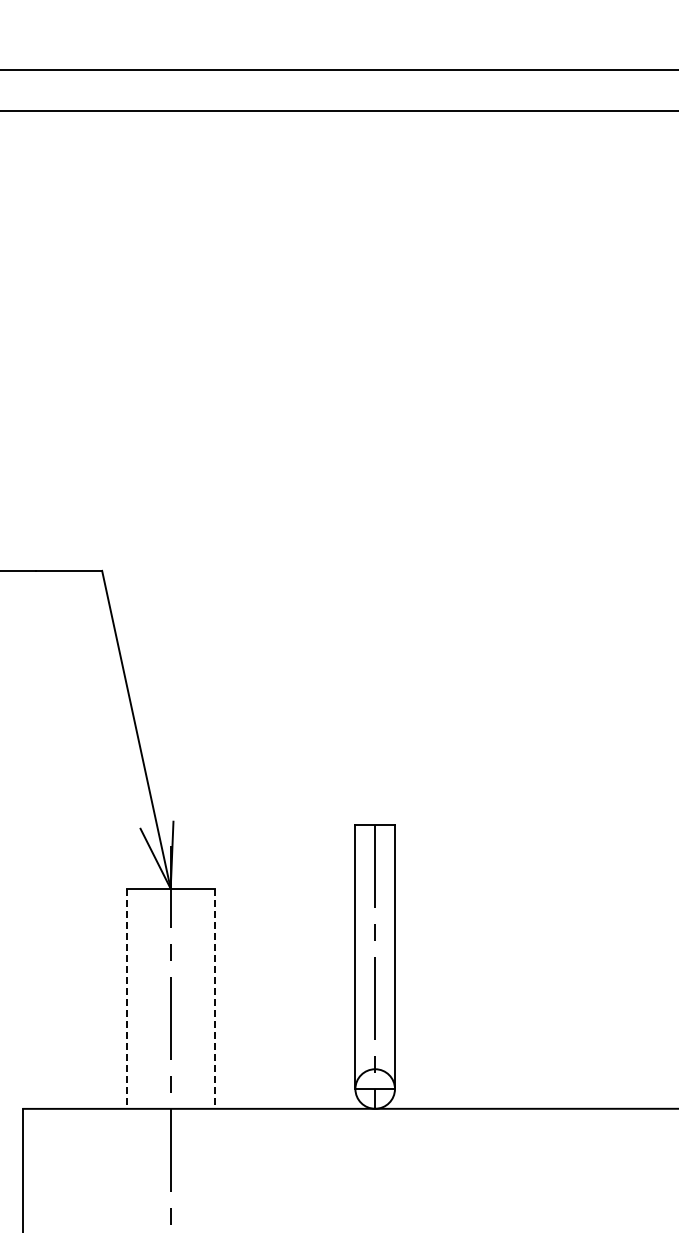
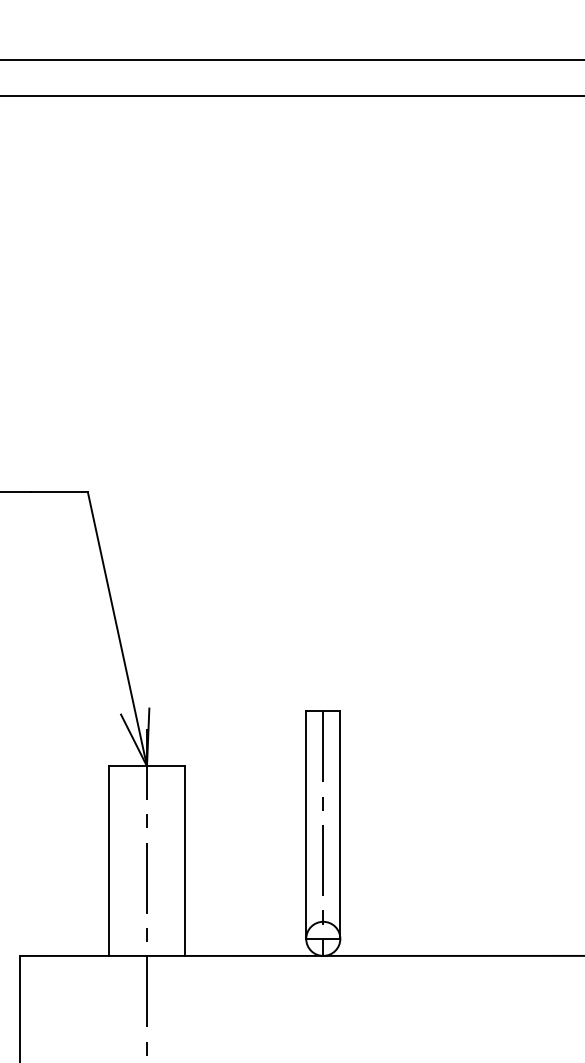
line: (126, 998) -> (108, 860), dashed -> solid
line: (214, 998) -> (184, 860), dashed -> solid

